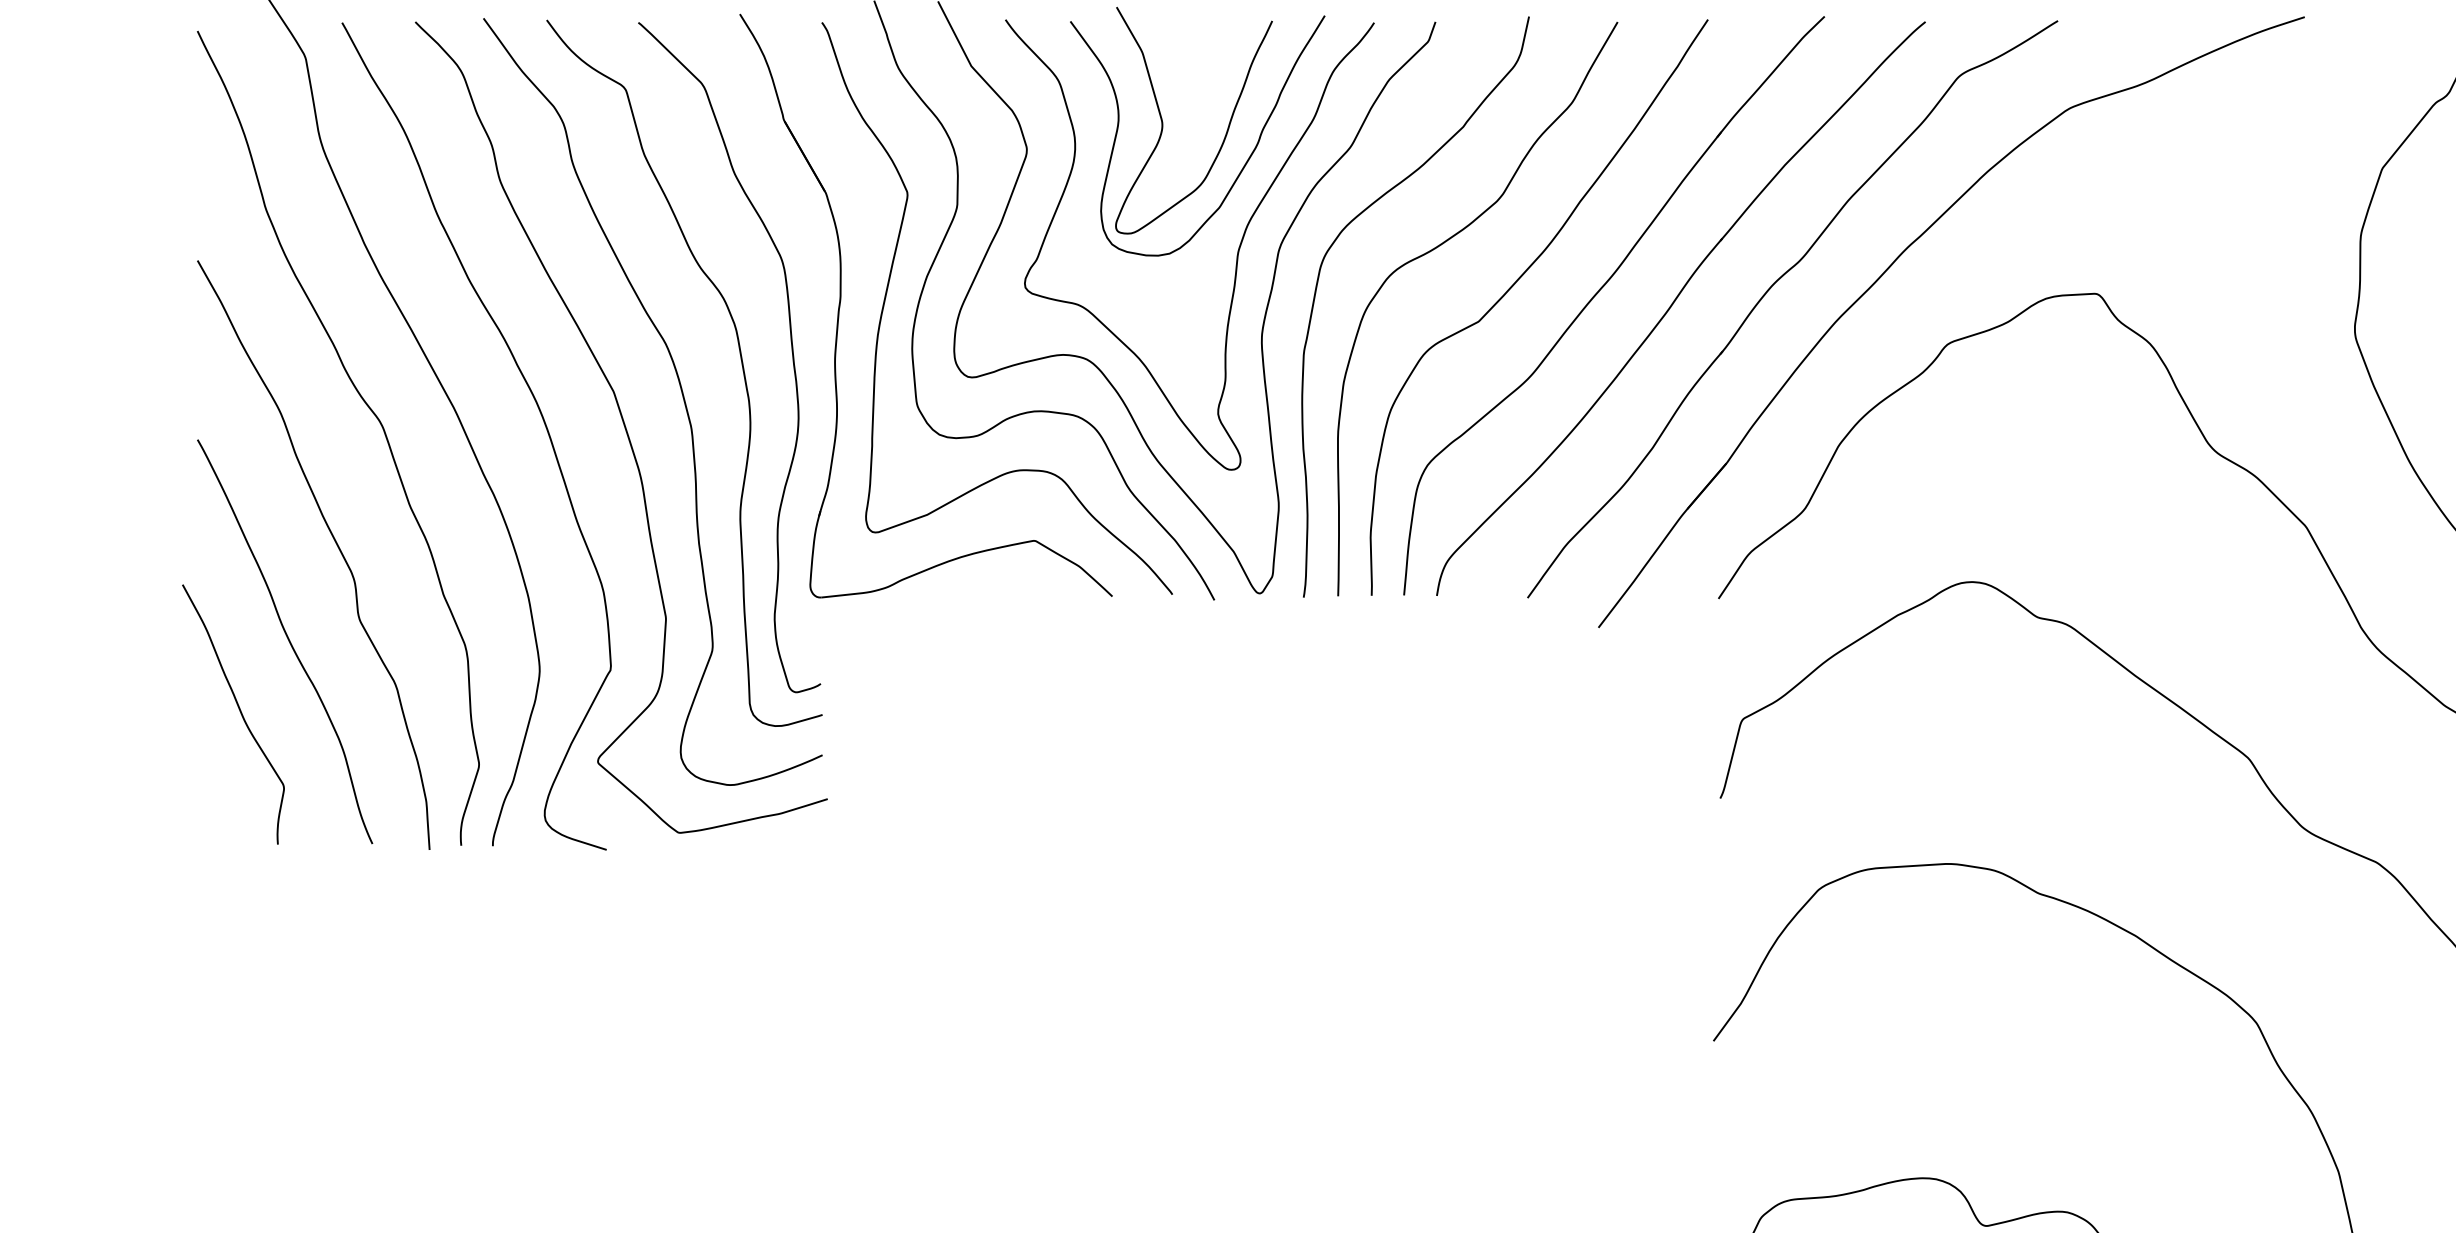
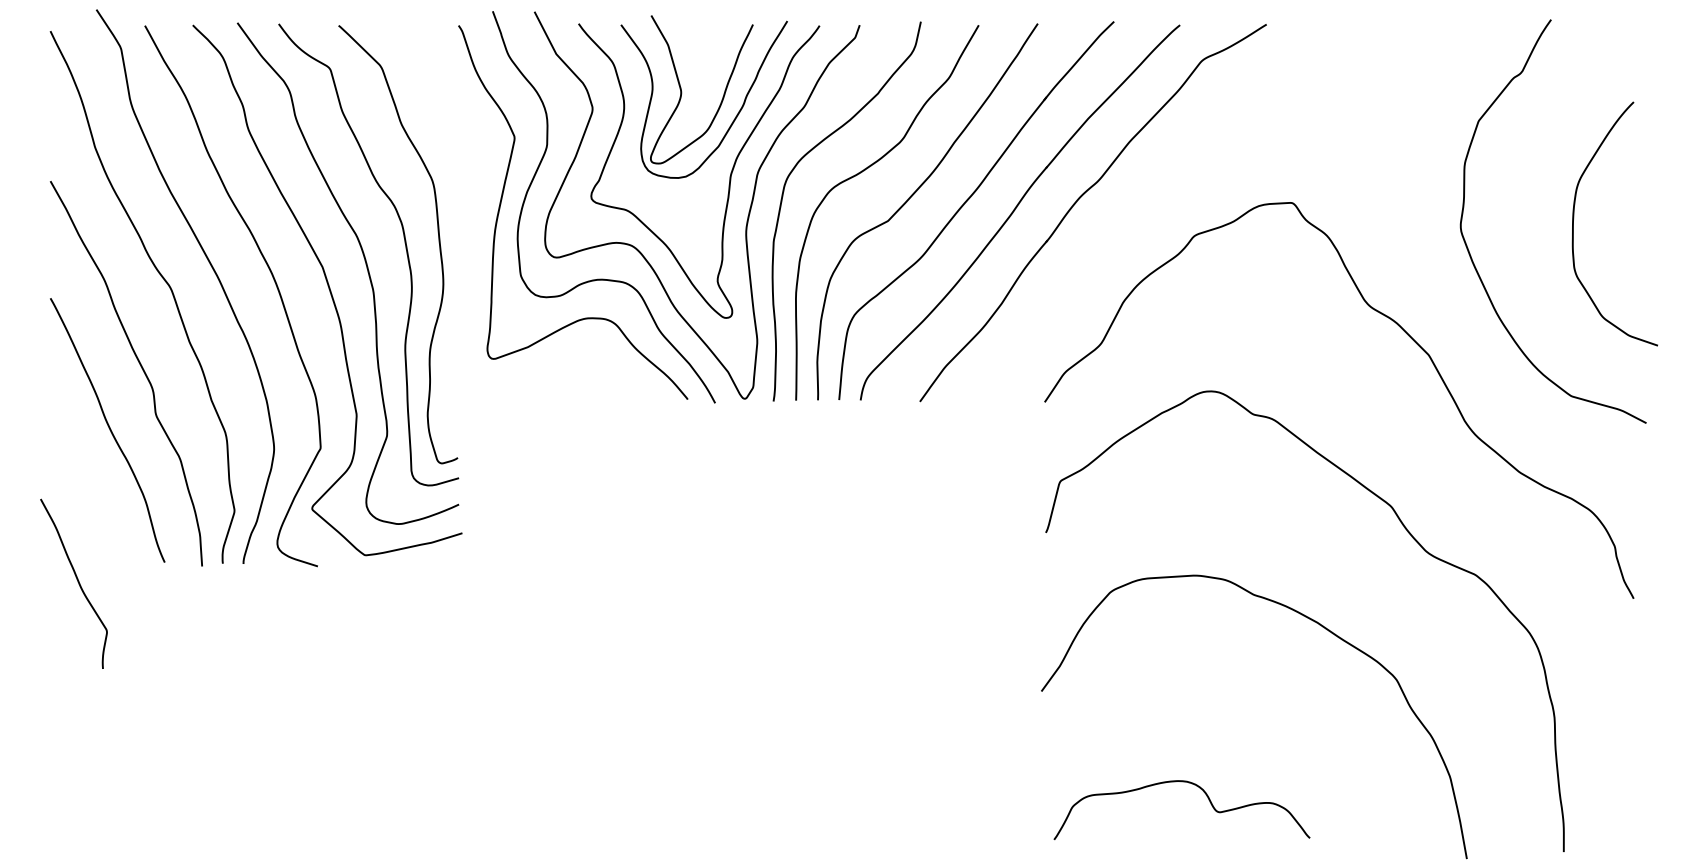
part: (1886, 273) -> (1154, 189), removed
part: (841, 305) -> (471, 210), removed
curve: (238, 712) -> (77, 582), moved

